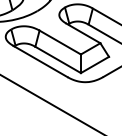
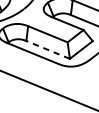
line: (57, 59) -> (47, 49), solid -> dashed

